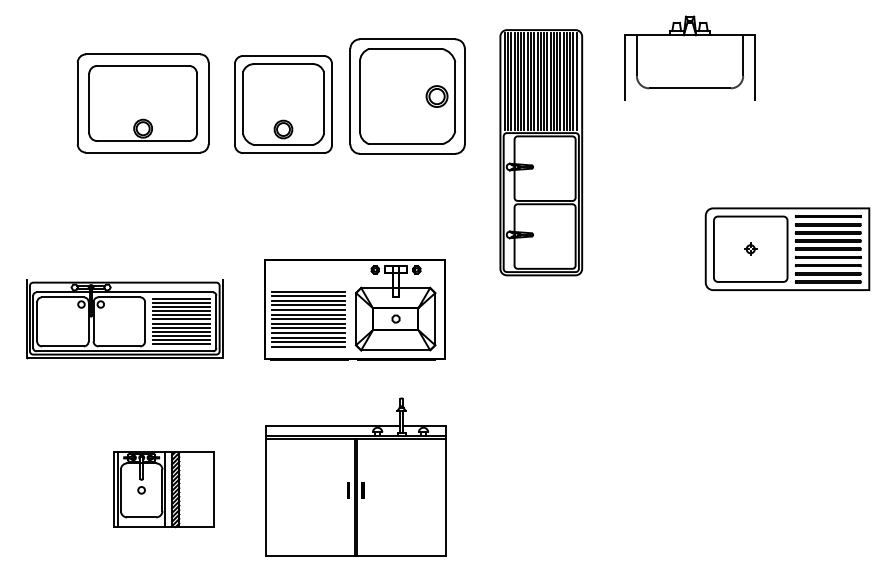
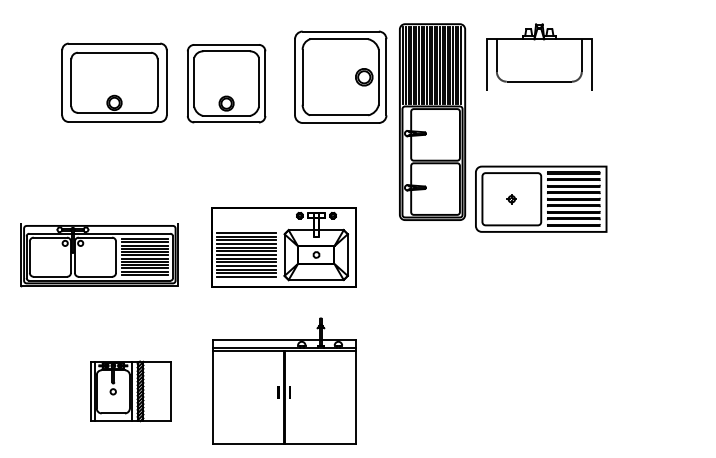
part: (690, 56) -> (539, 56), moved
part: (407, 95) -> (340, 76), moved
part: (787, 248) -> (541, 198), moved

